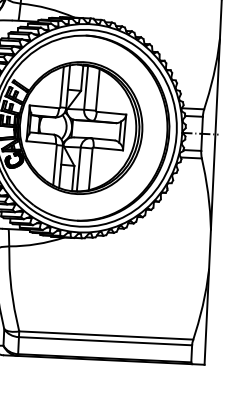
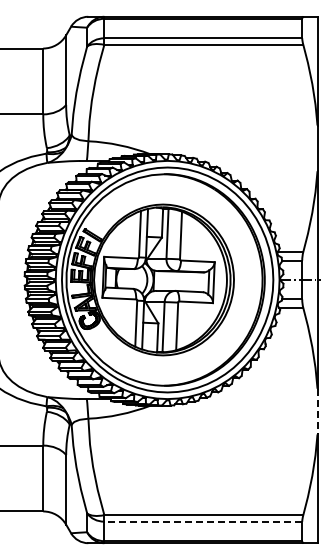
line: (209, 249) -> (317, 411), solid -> dashed
line: (105, 341) -> (203, 521), solid -> dashed

